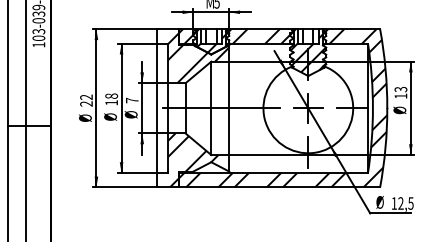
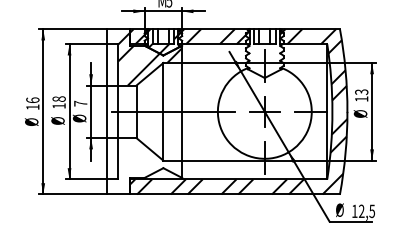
hatch: (308, 50) -> (265, 51), removed
text: (86, 100) -> (32, 103), 22 -> 16
hatch: (193, 160) -> (144, 166), removed

